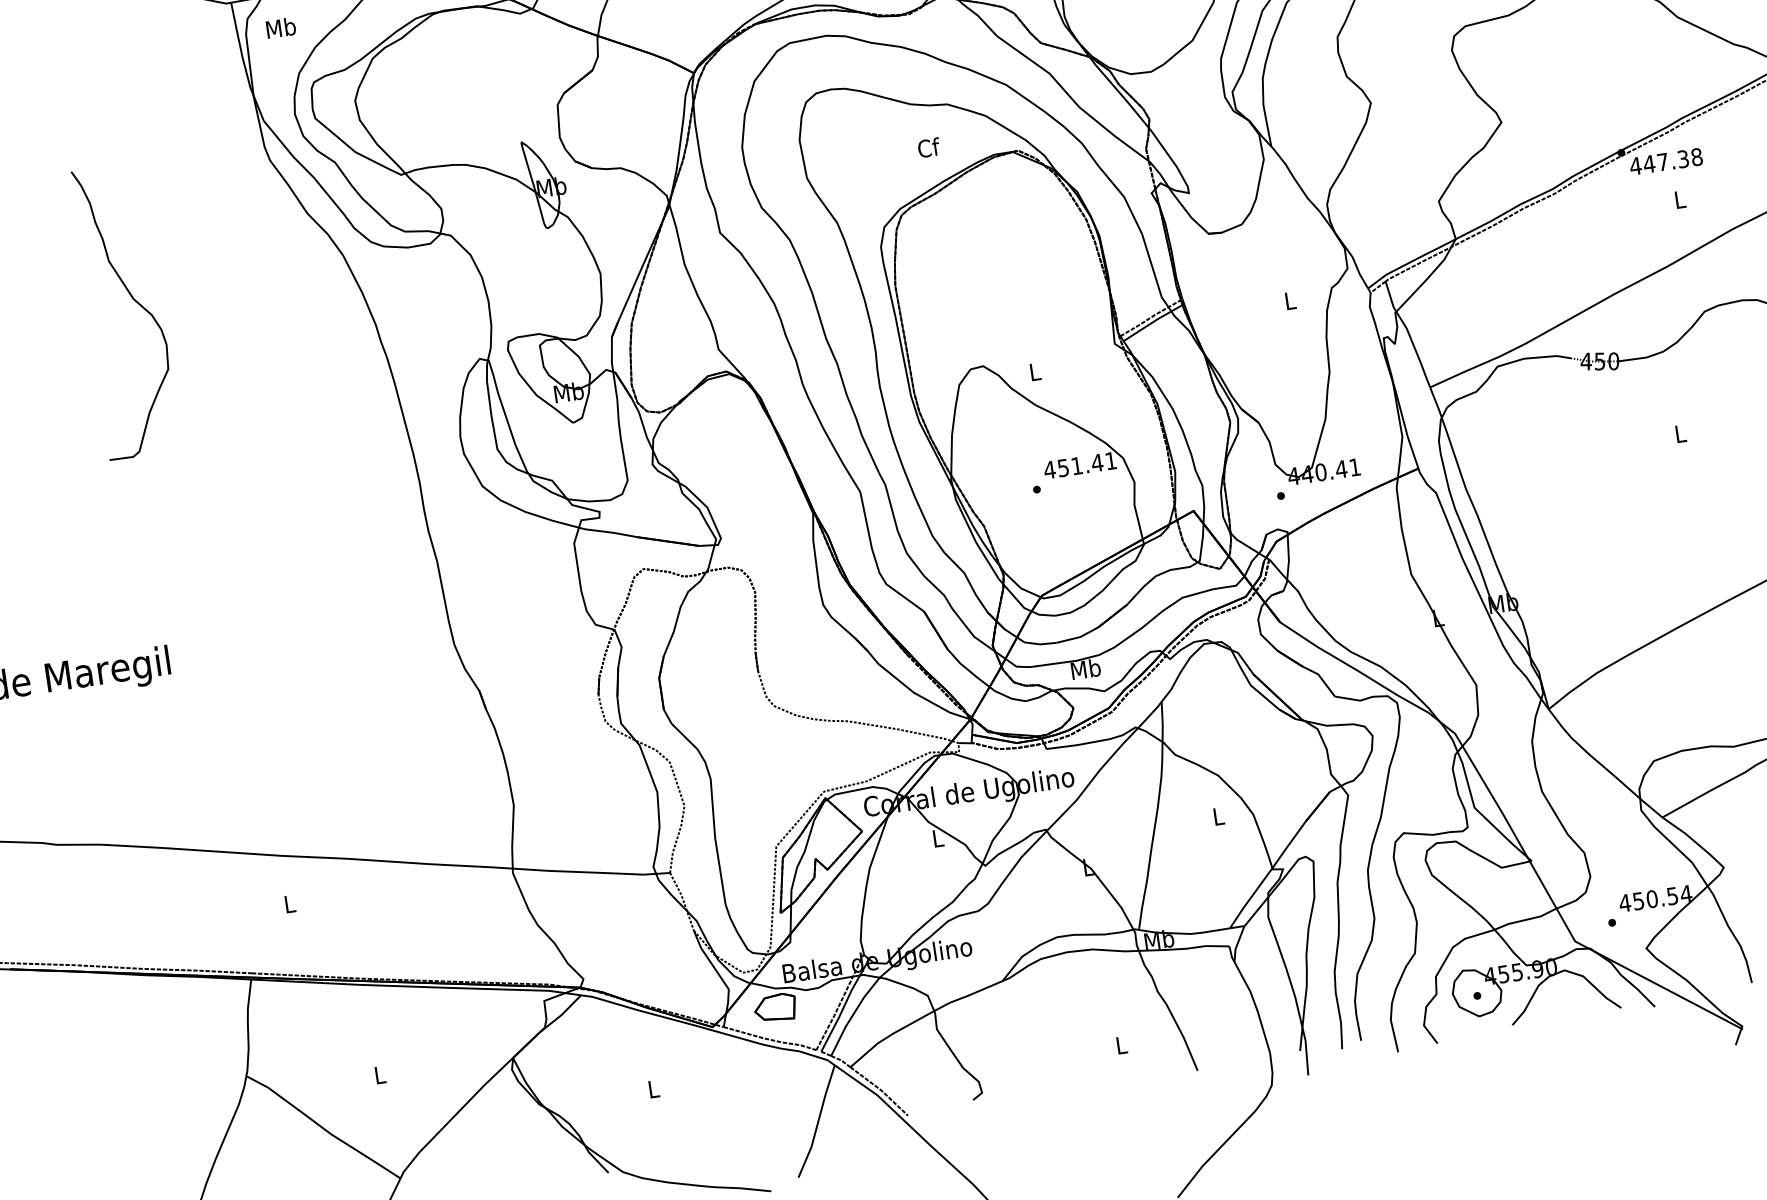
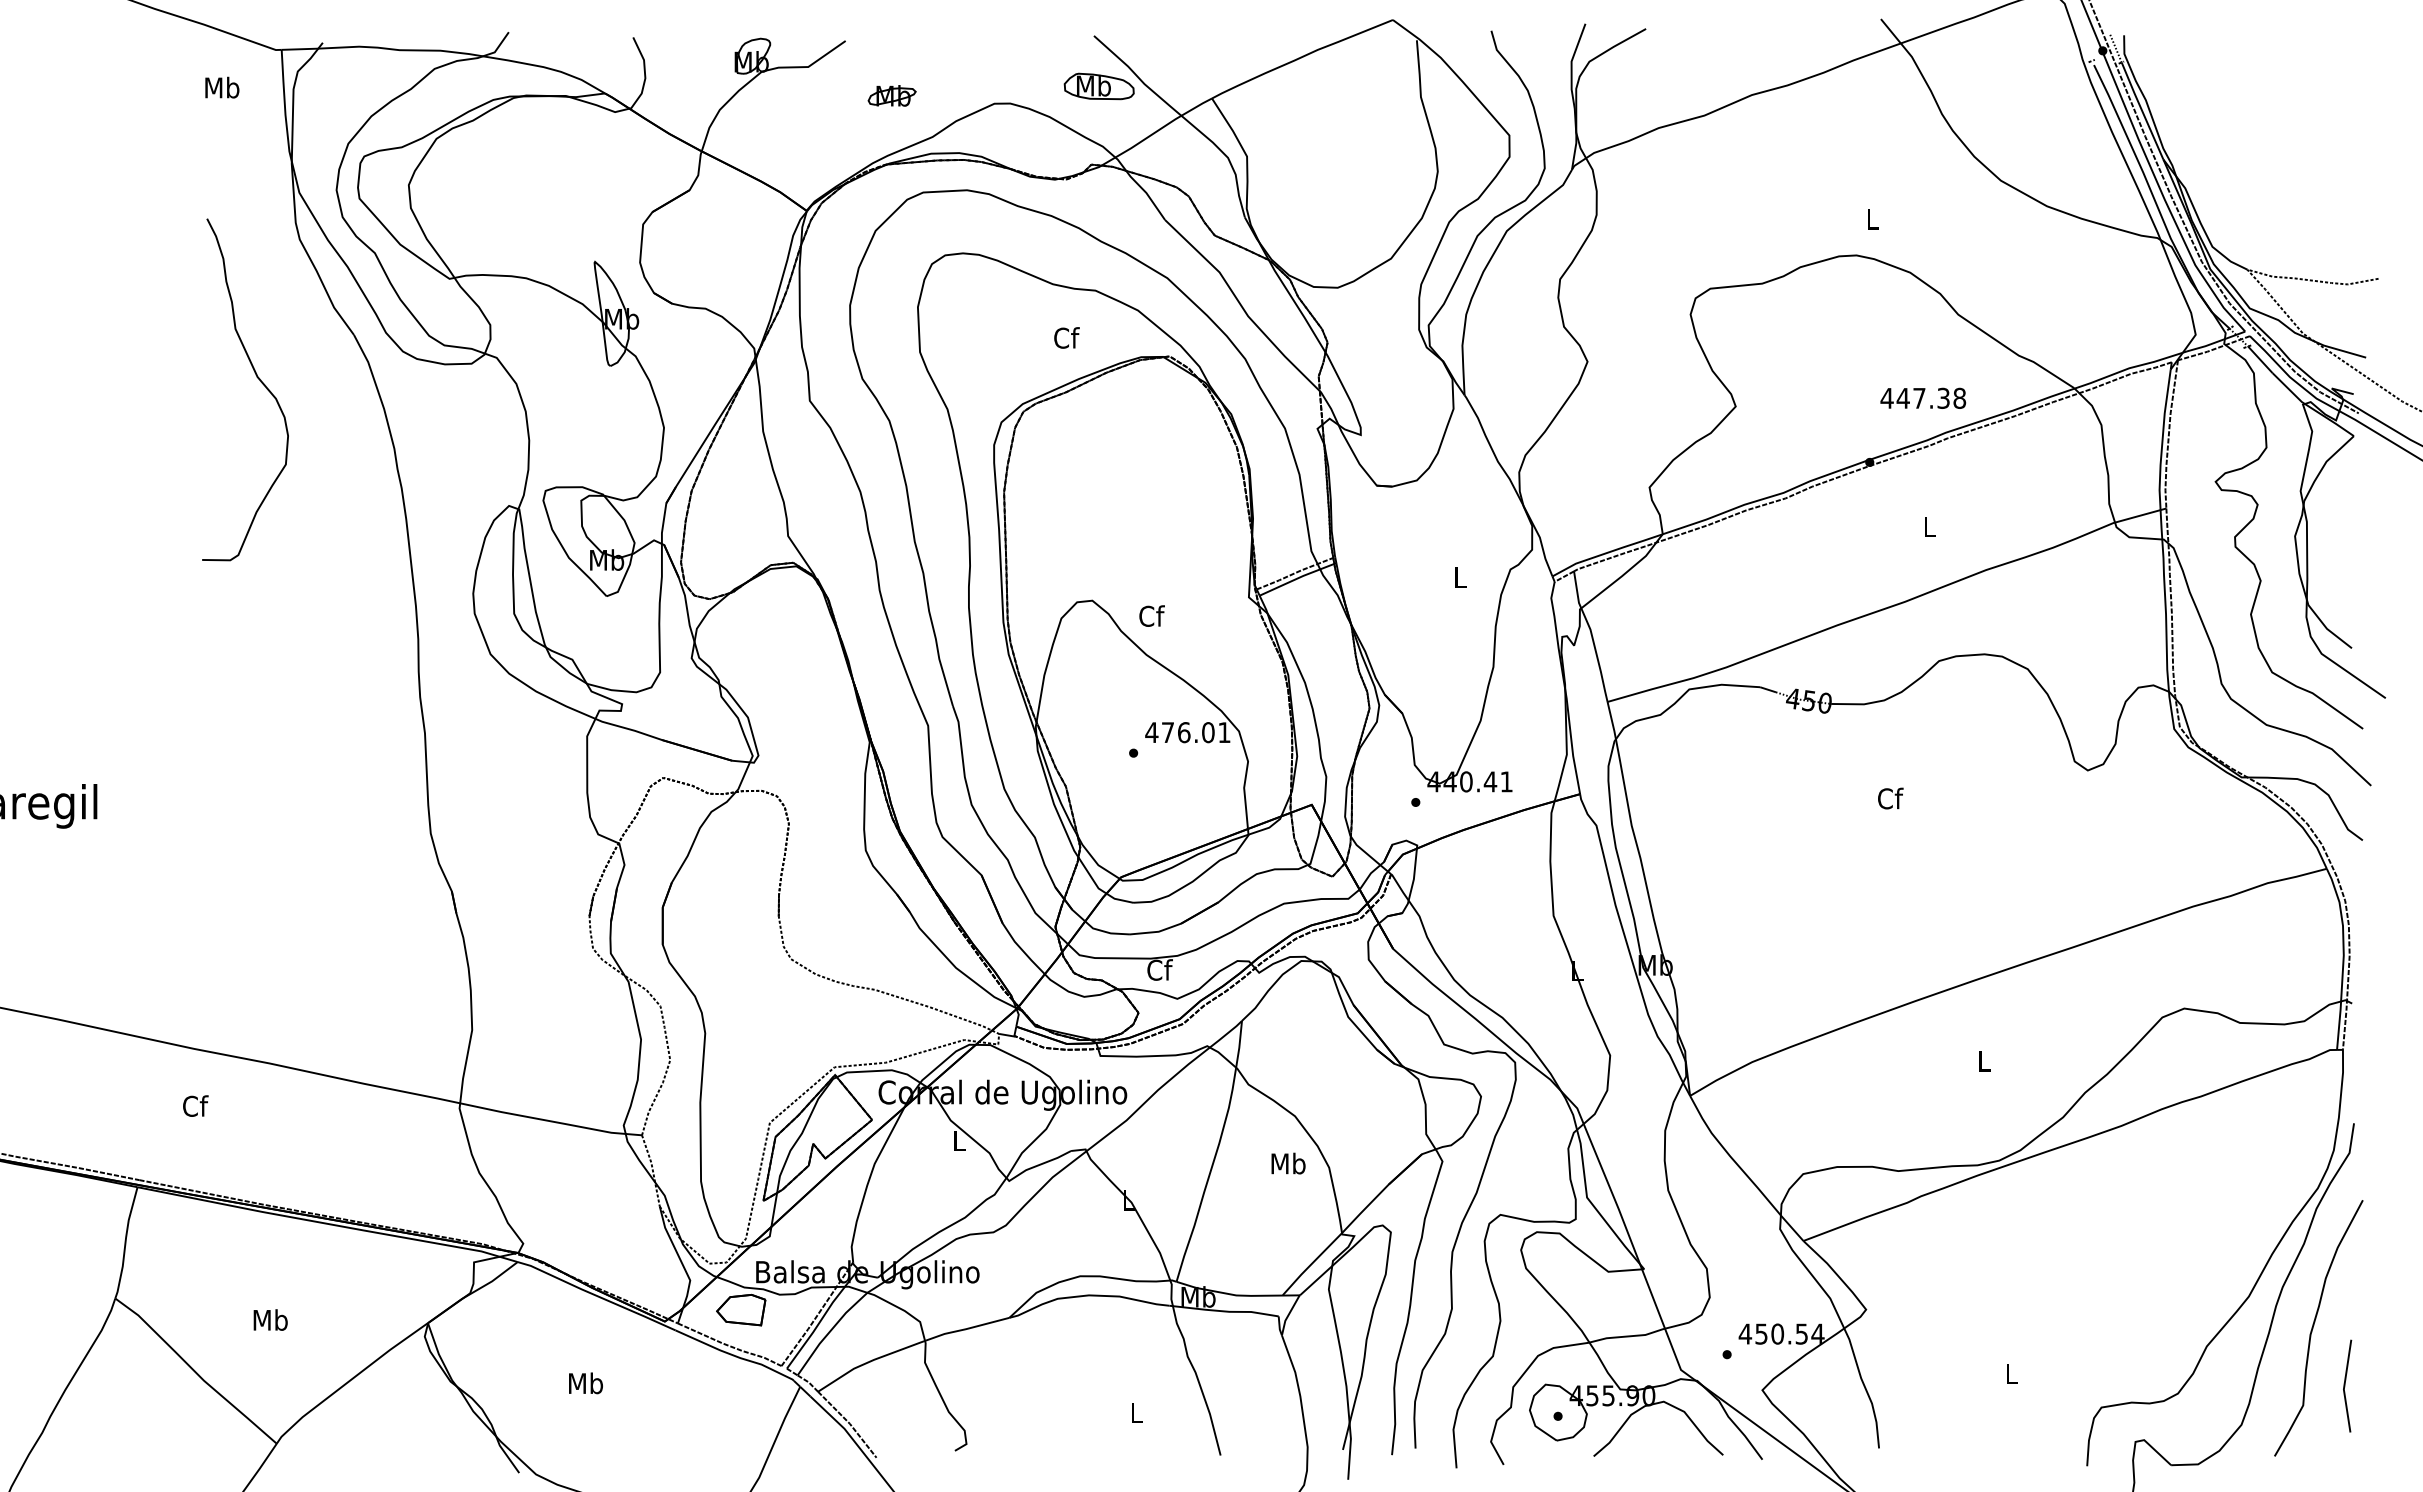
text: (281, 27) -> (222, 87), moved
text: (1666, 160) -> (1923, 397), moved
curve: (132, 299) -> (256, 377), moved
text: (1034, 371) -> (1151, 615), L -> Cf
text: (1680, 433) -> (1890, 798), L -> Cf
text: (1080, 465) -> (1188, 732), 451.41 -> 476.01
text: (1085, 668) -> (1159, 969), Mb -> Cf
text: (1218, 816) -> (1288, 1163), L -> Mb
text: (289, 903) -> (195, 1105), L -> Cf
text: (379, 1074) -> (270, 1319), L -> Mb
text: (653, 1089) -> (585, 1383), L -> Mb

